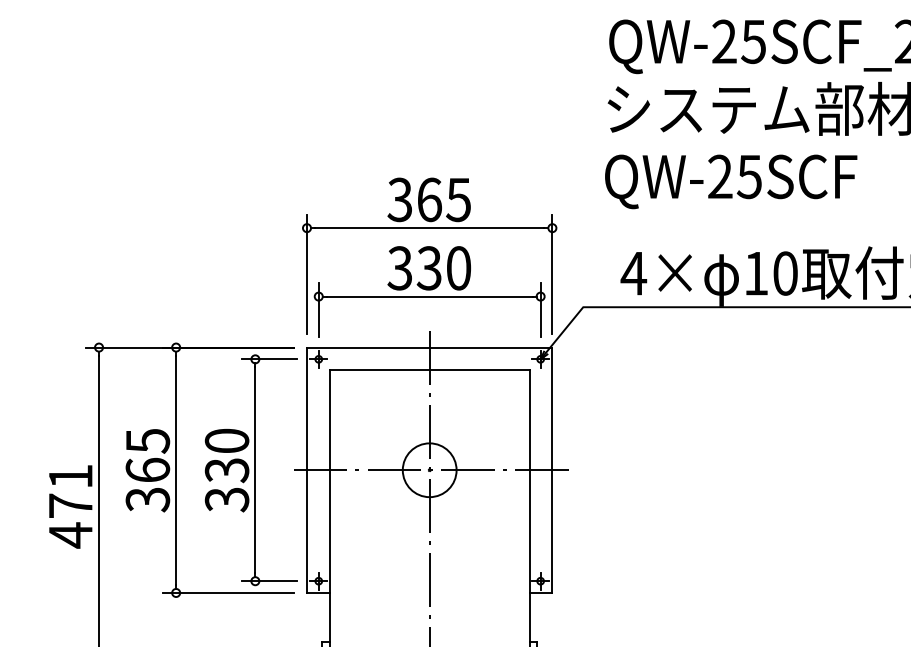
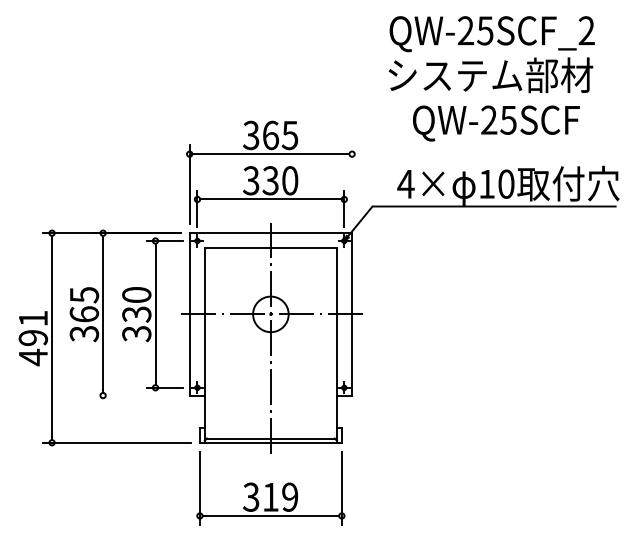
text: (731, 181) -> (496, 123), moved
line: (553, 273) -> (352, 184), removed
text: (70, 506) -> (33, 338), 471 -> 491
line: (228, 592) -> (137, 395), removed

